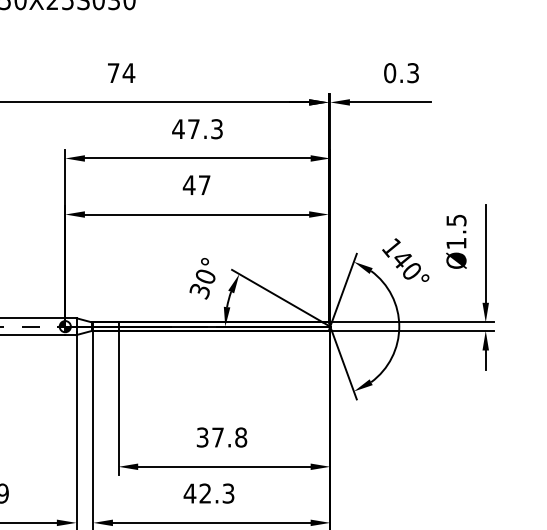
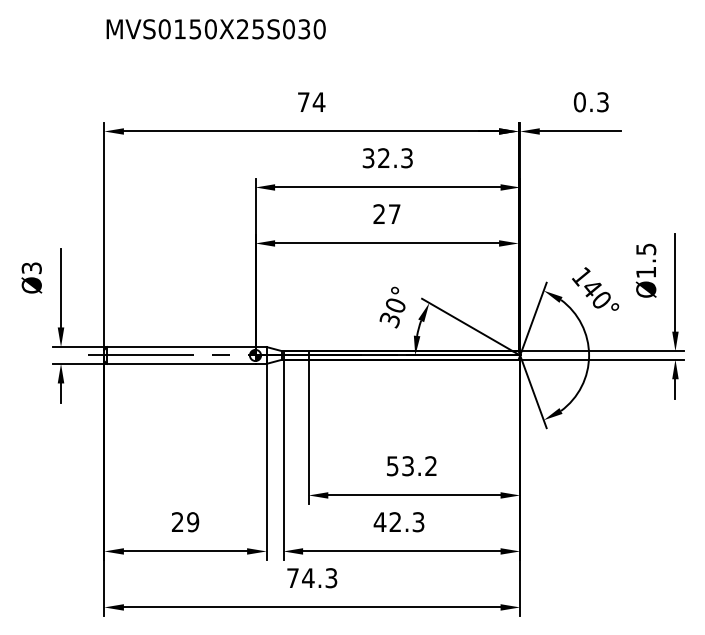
text: (185, 129) -> (375, 158), 47.3 -> 32.3
text: (188, 184) -> (378, 213), 47 -> 27
text: (222, 437) -> (412, 466), 37.8 -> 53.2

